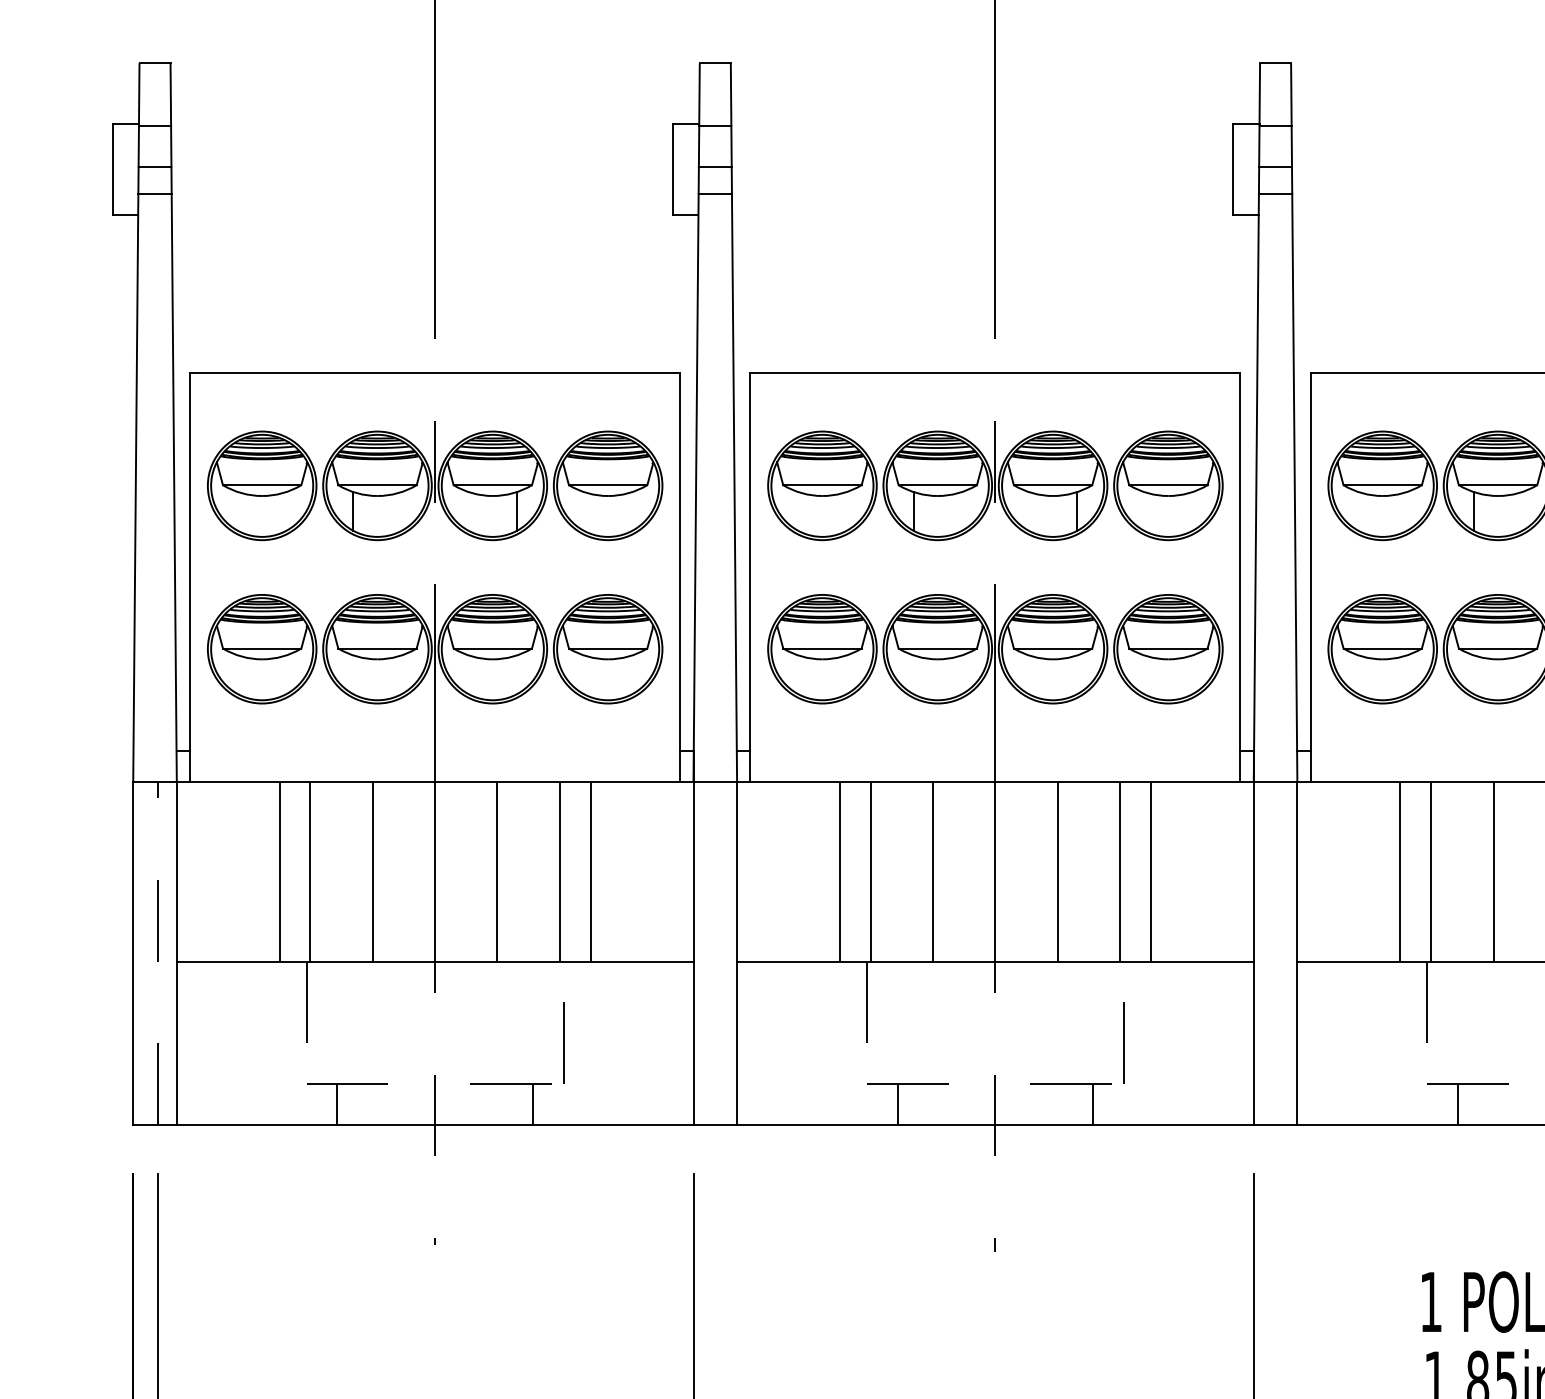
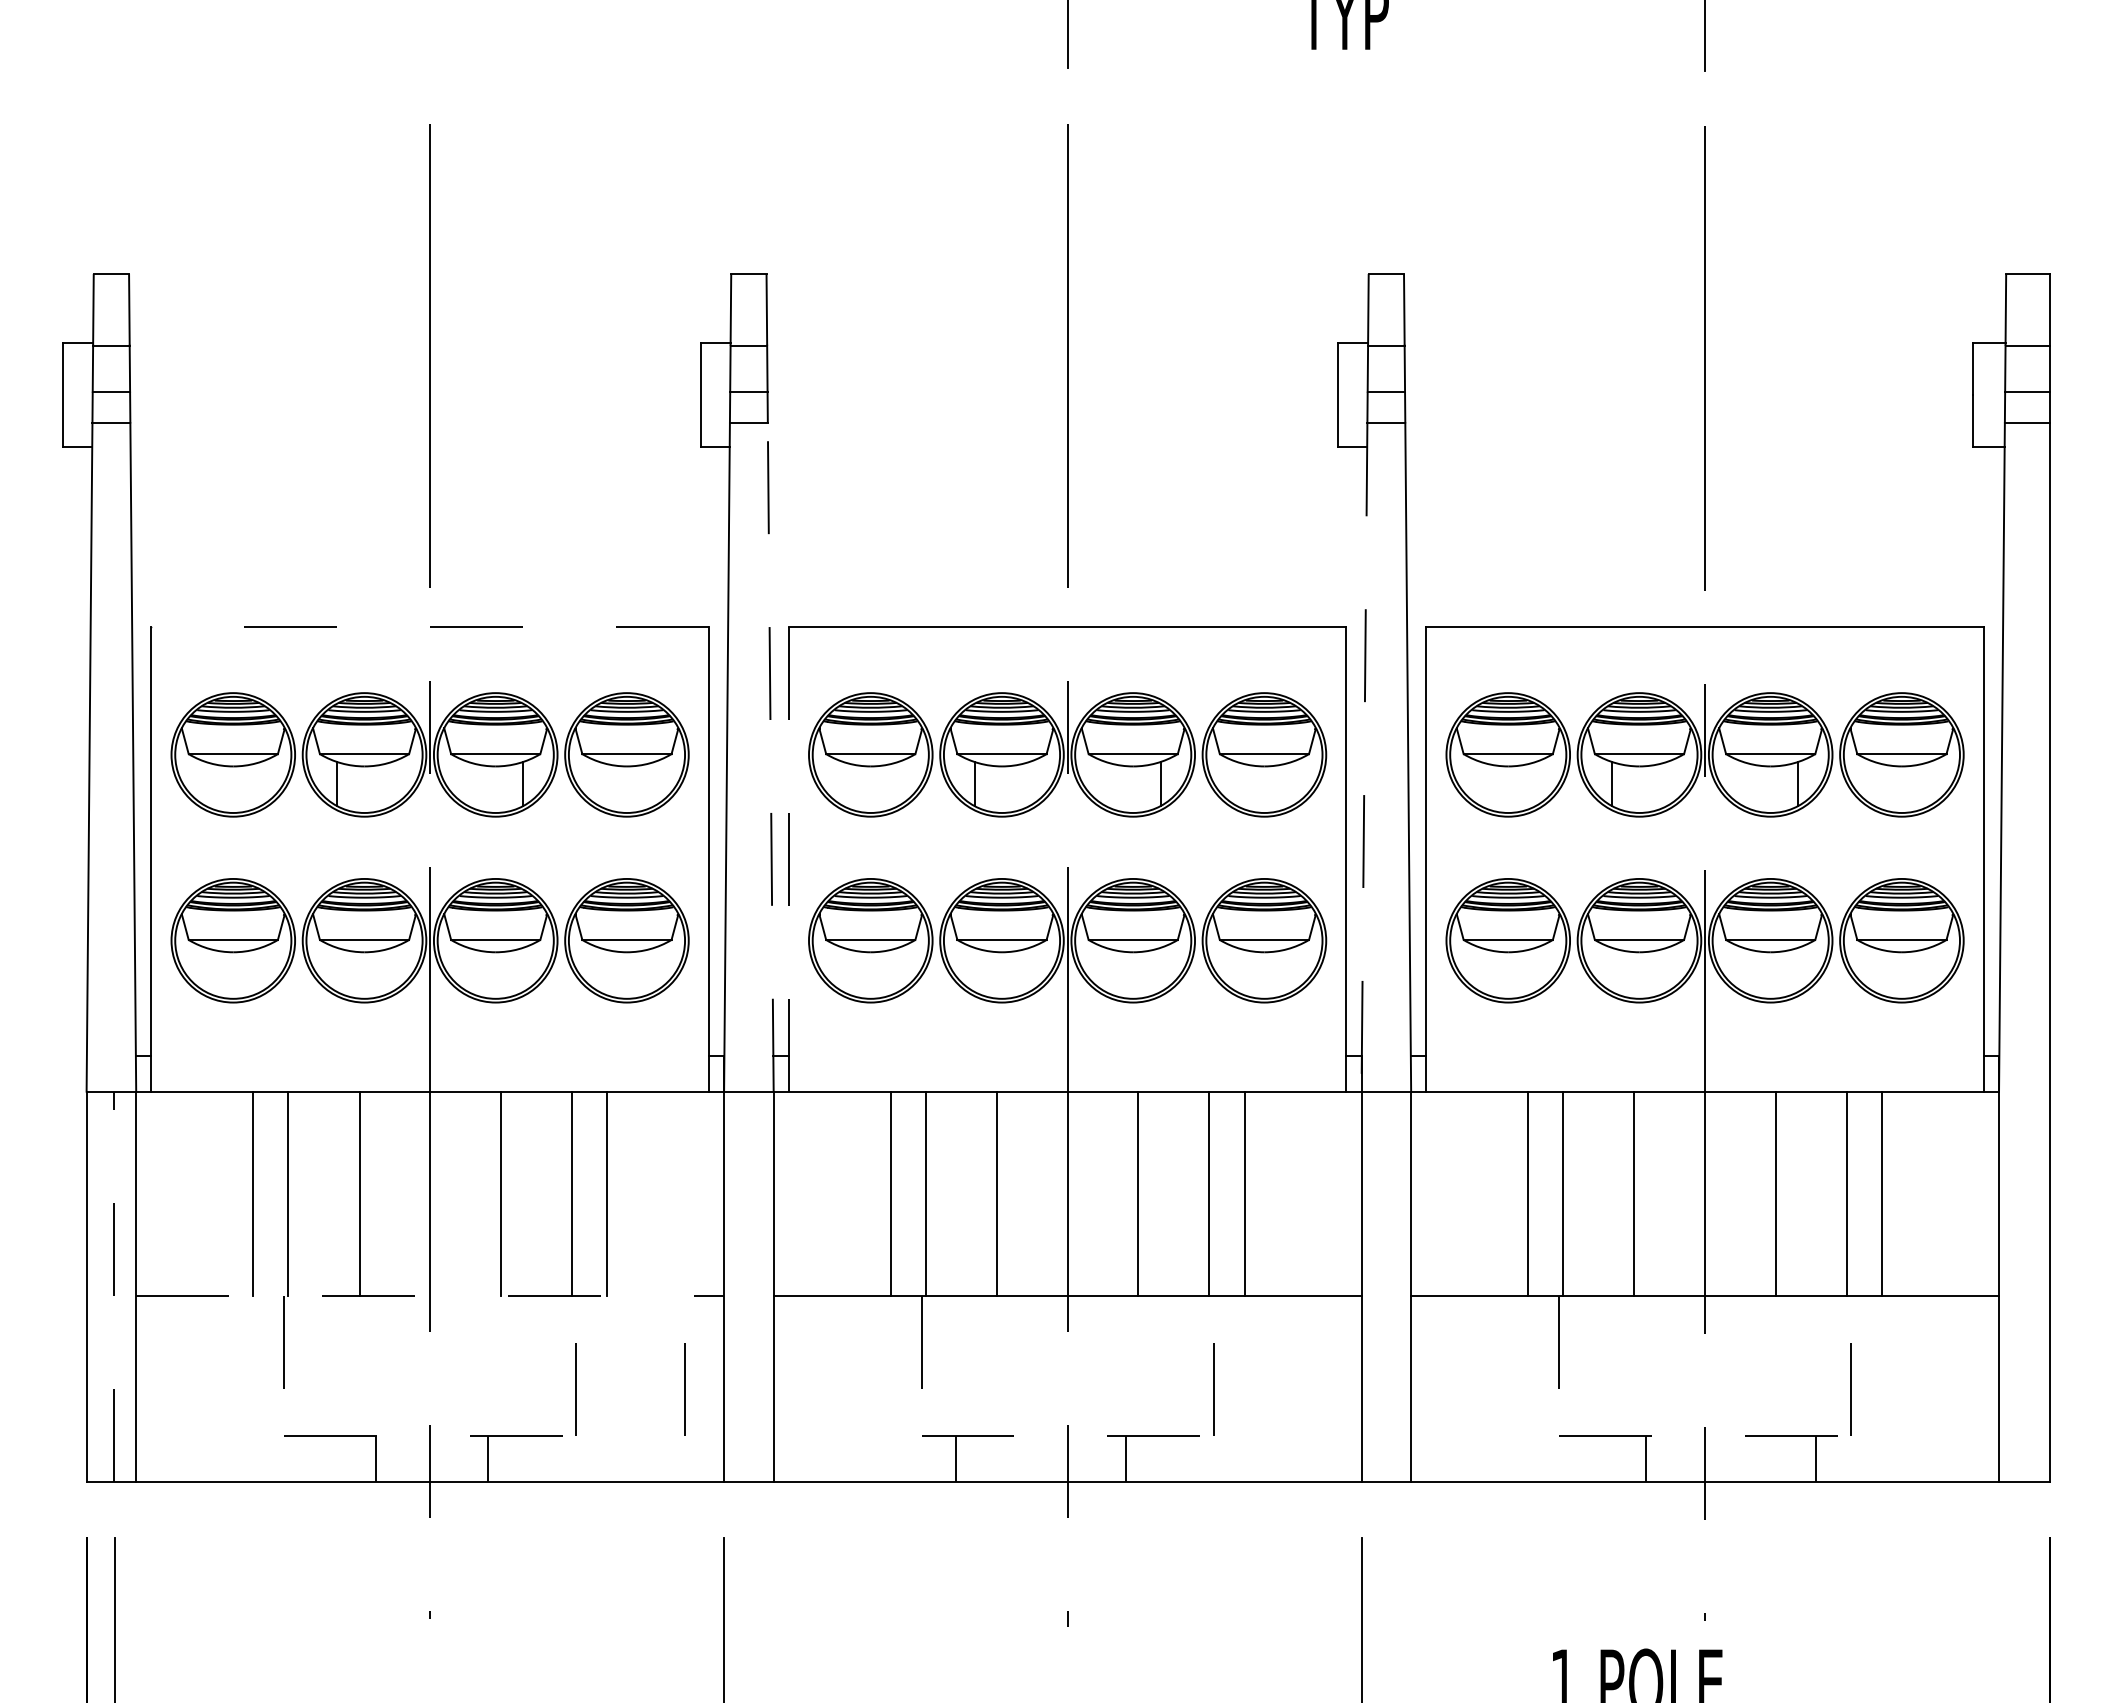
line: (435, 373) -> (430, 627), solid -> dashed
line: (734, 488) -> (770, 757), solid -> dashed
line: (1256, 489) -> (1364, 758), solid -> dashed
line: (750, 577) -> (788, 859), solid -> dashed
line: (435, 961) -> (430, 1296), solid -> dashed
line: (658, 1043) -> (684, 1389), added
line: (337, 1104) -> (376, 1458), moved
line: (533, 1104) -> (488, 1458), moved
line: (1092, 1104) -> (1125, 1458), moved
line: (1457, 1104) -> (1645, 1458), moved

